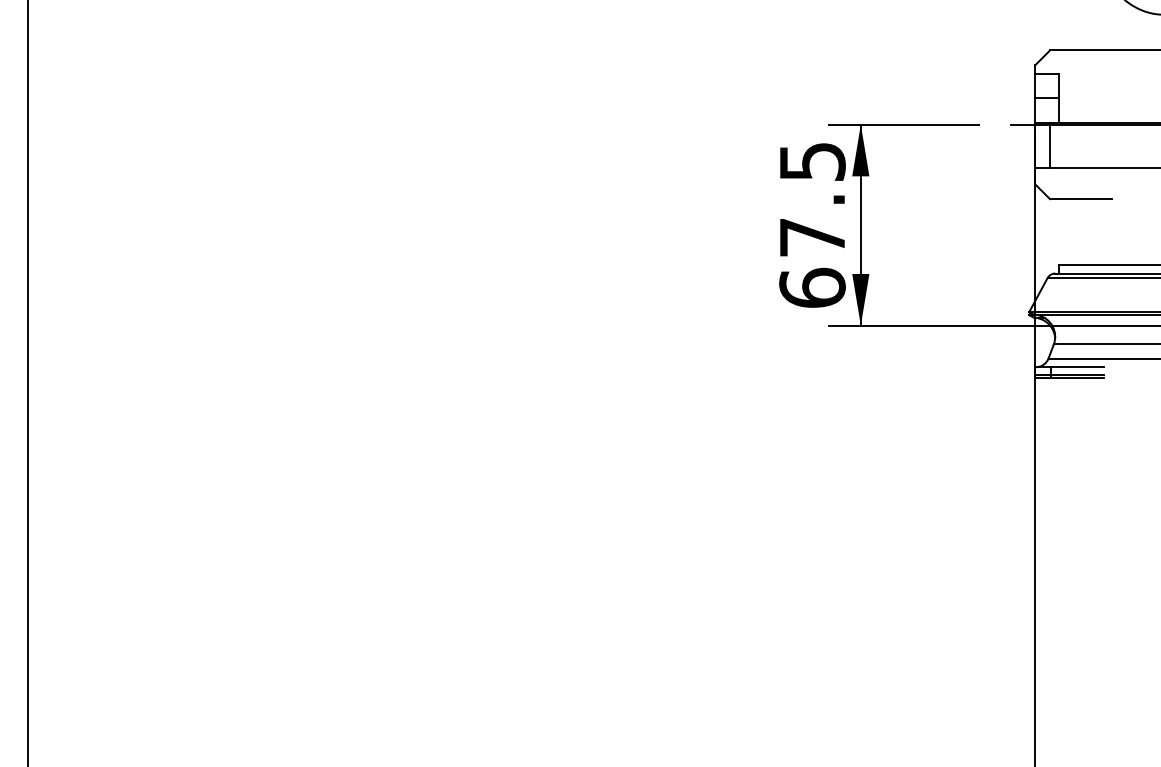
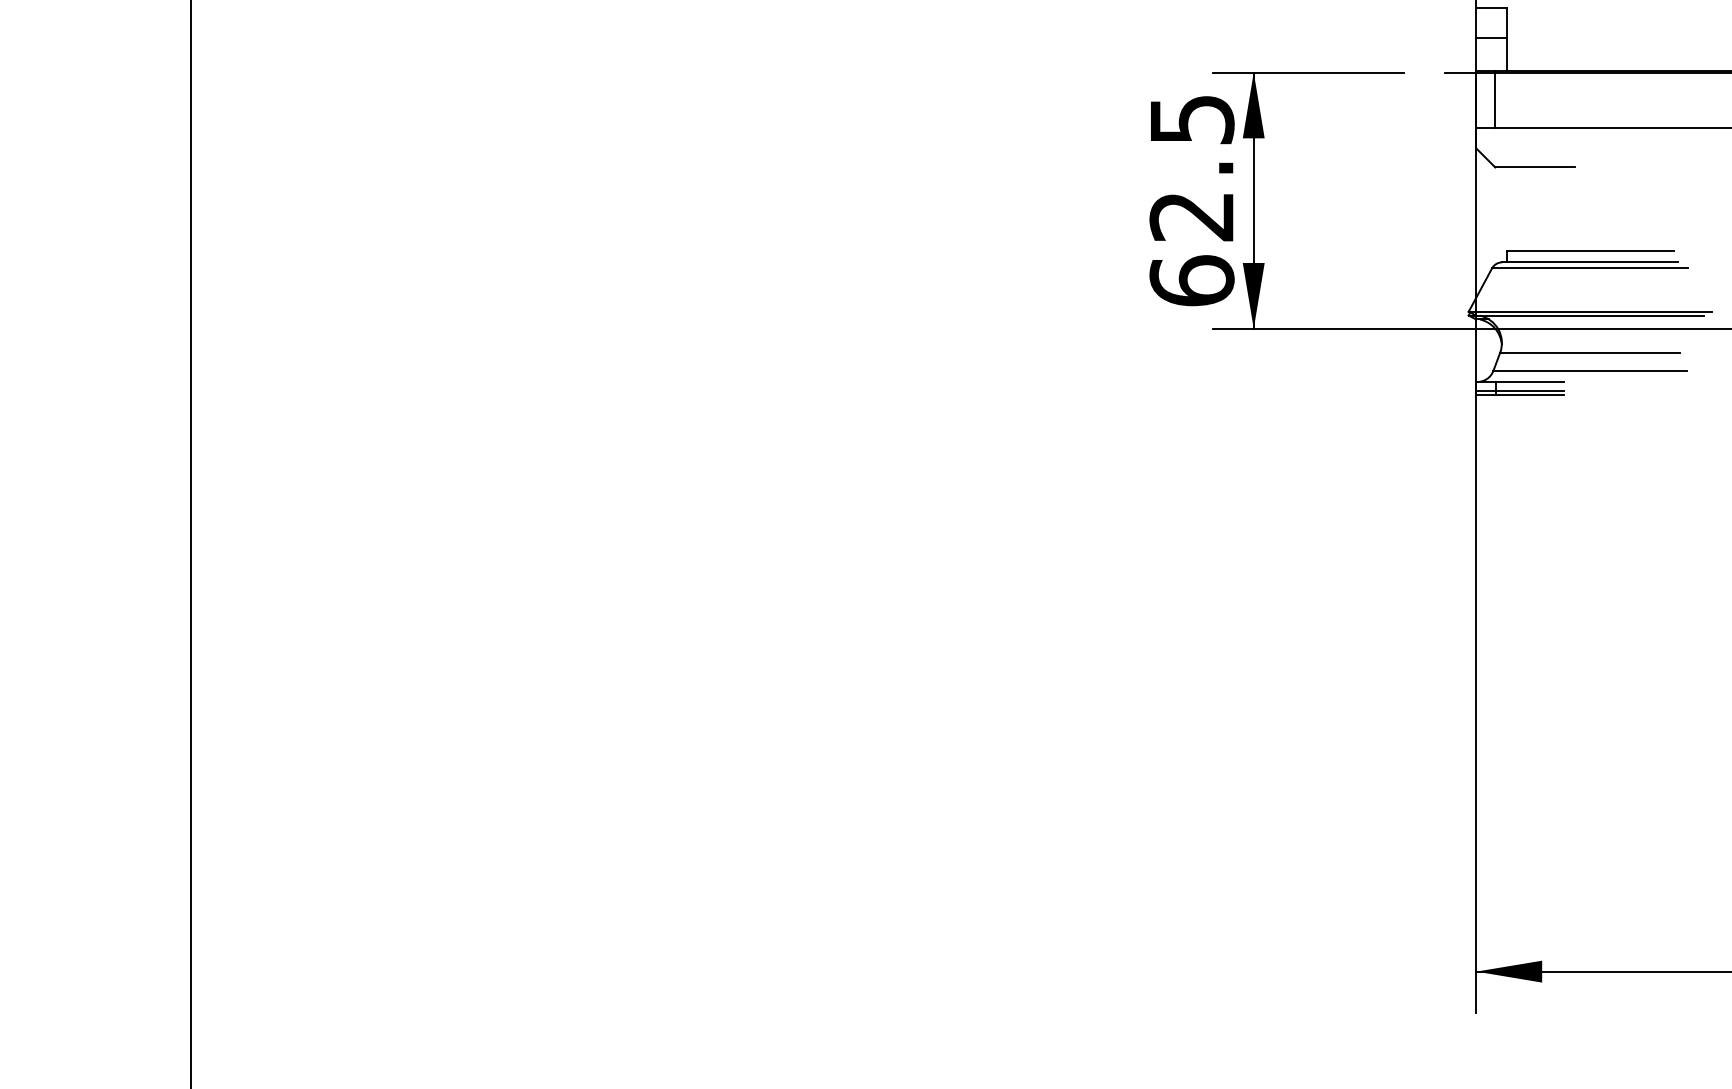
text: (812, 237) -> (1191, 216), 67.5 -> 62.5

